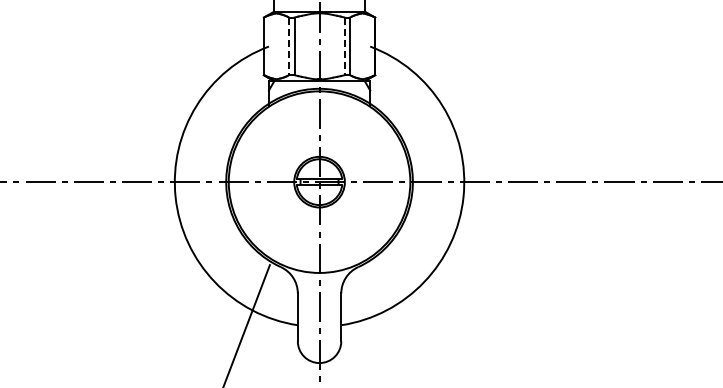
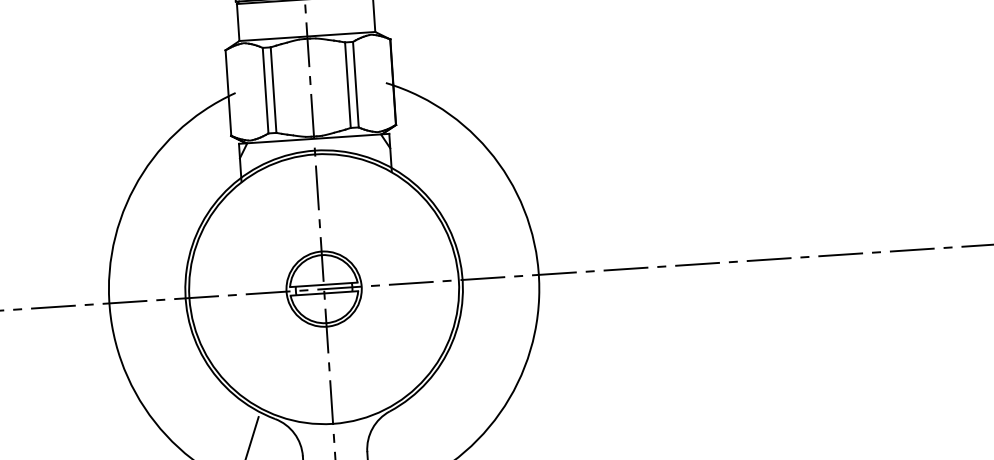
line: (289, 46) -> (266, 90), dashed -> solid
line: (344, 46) -> (347, 85), dashed -> solid

